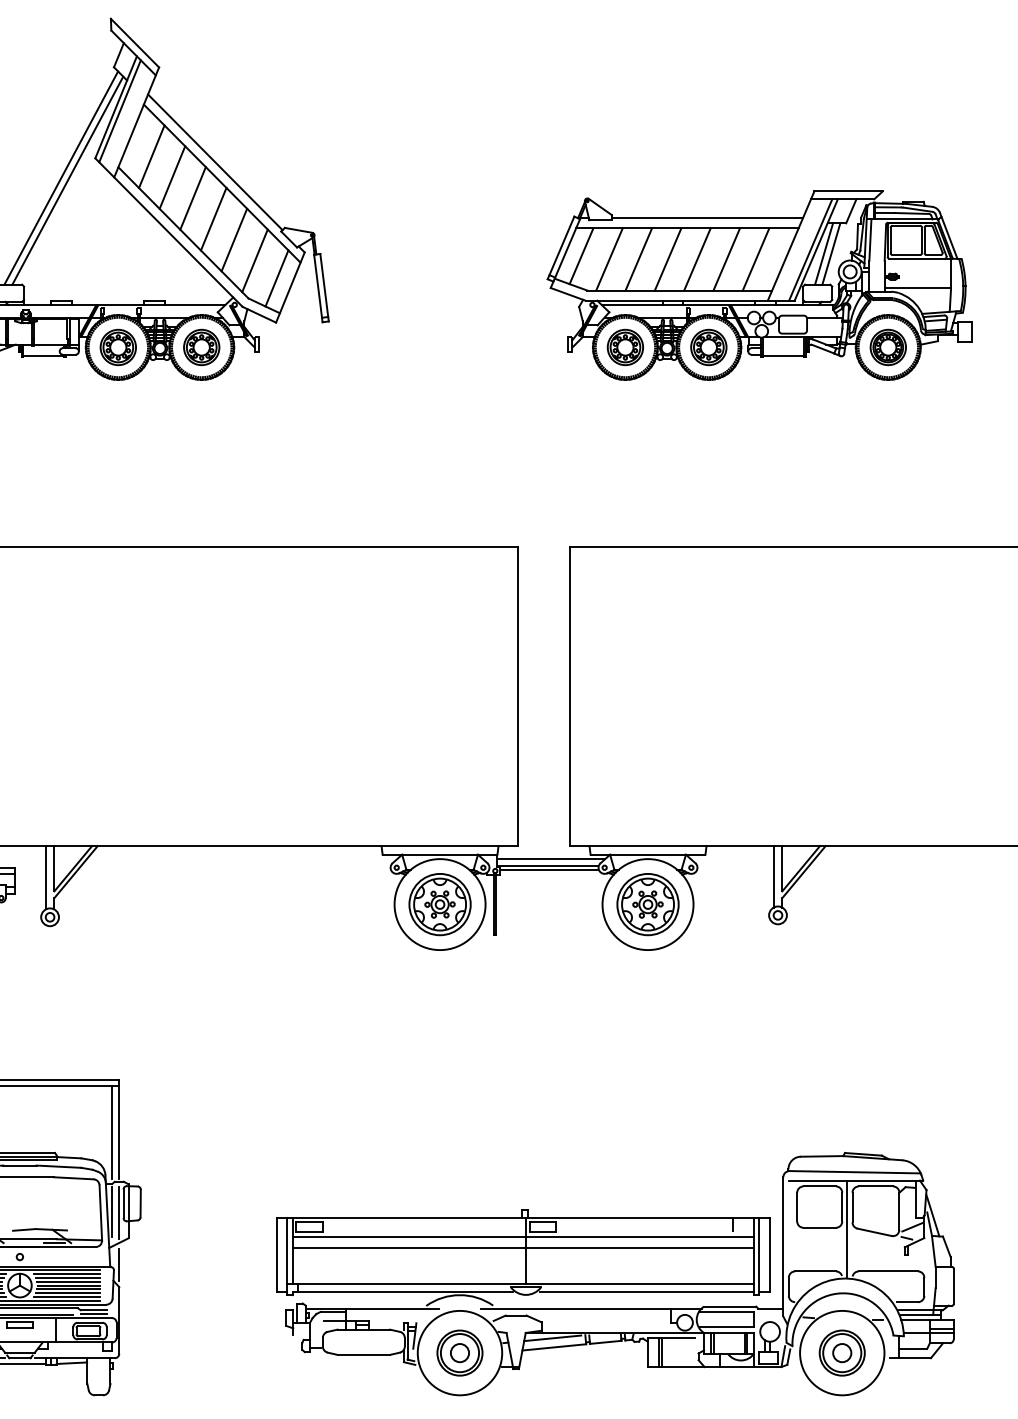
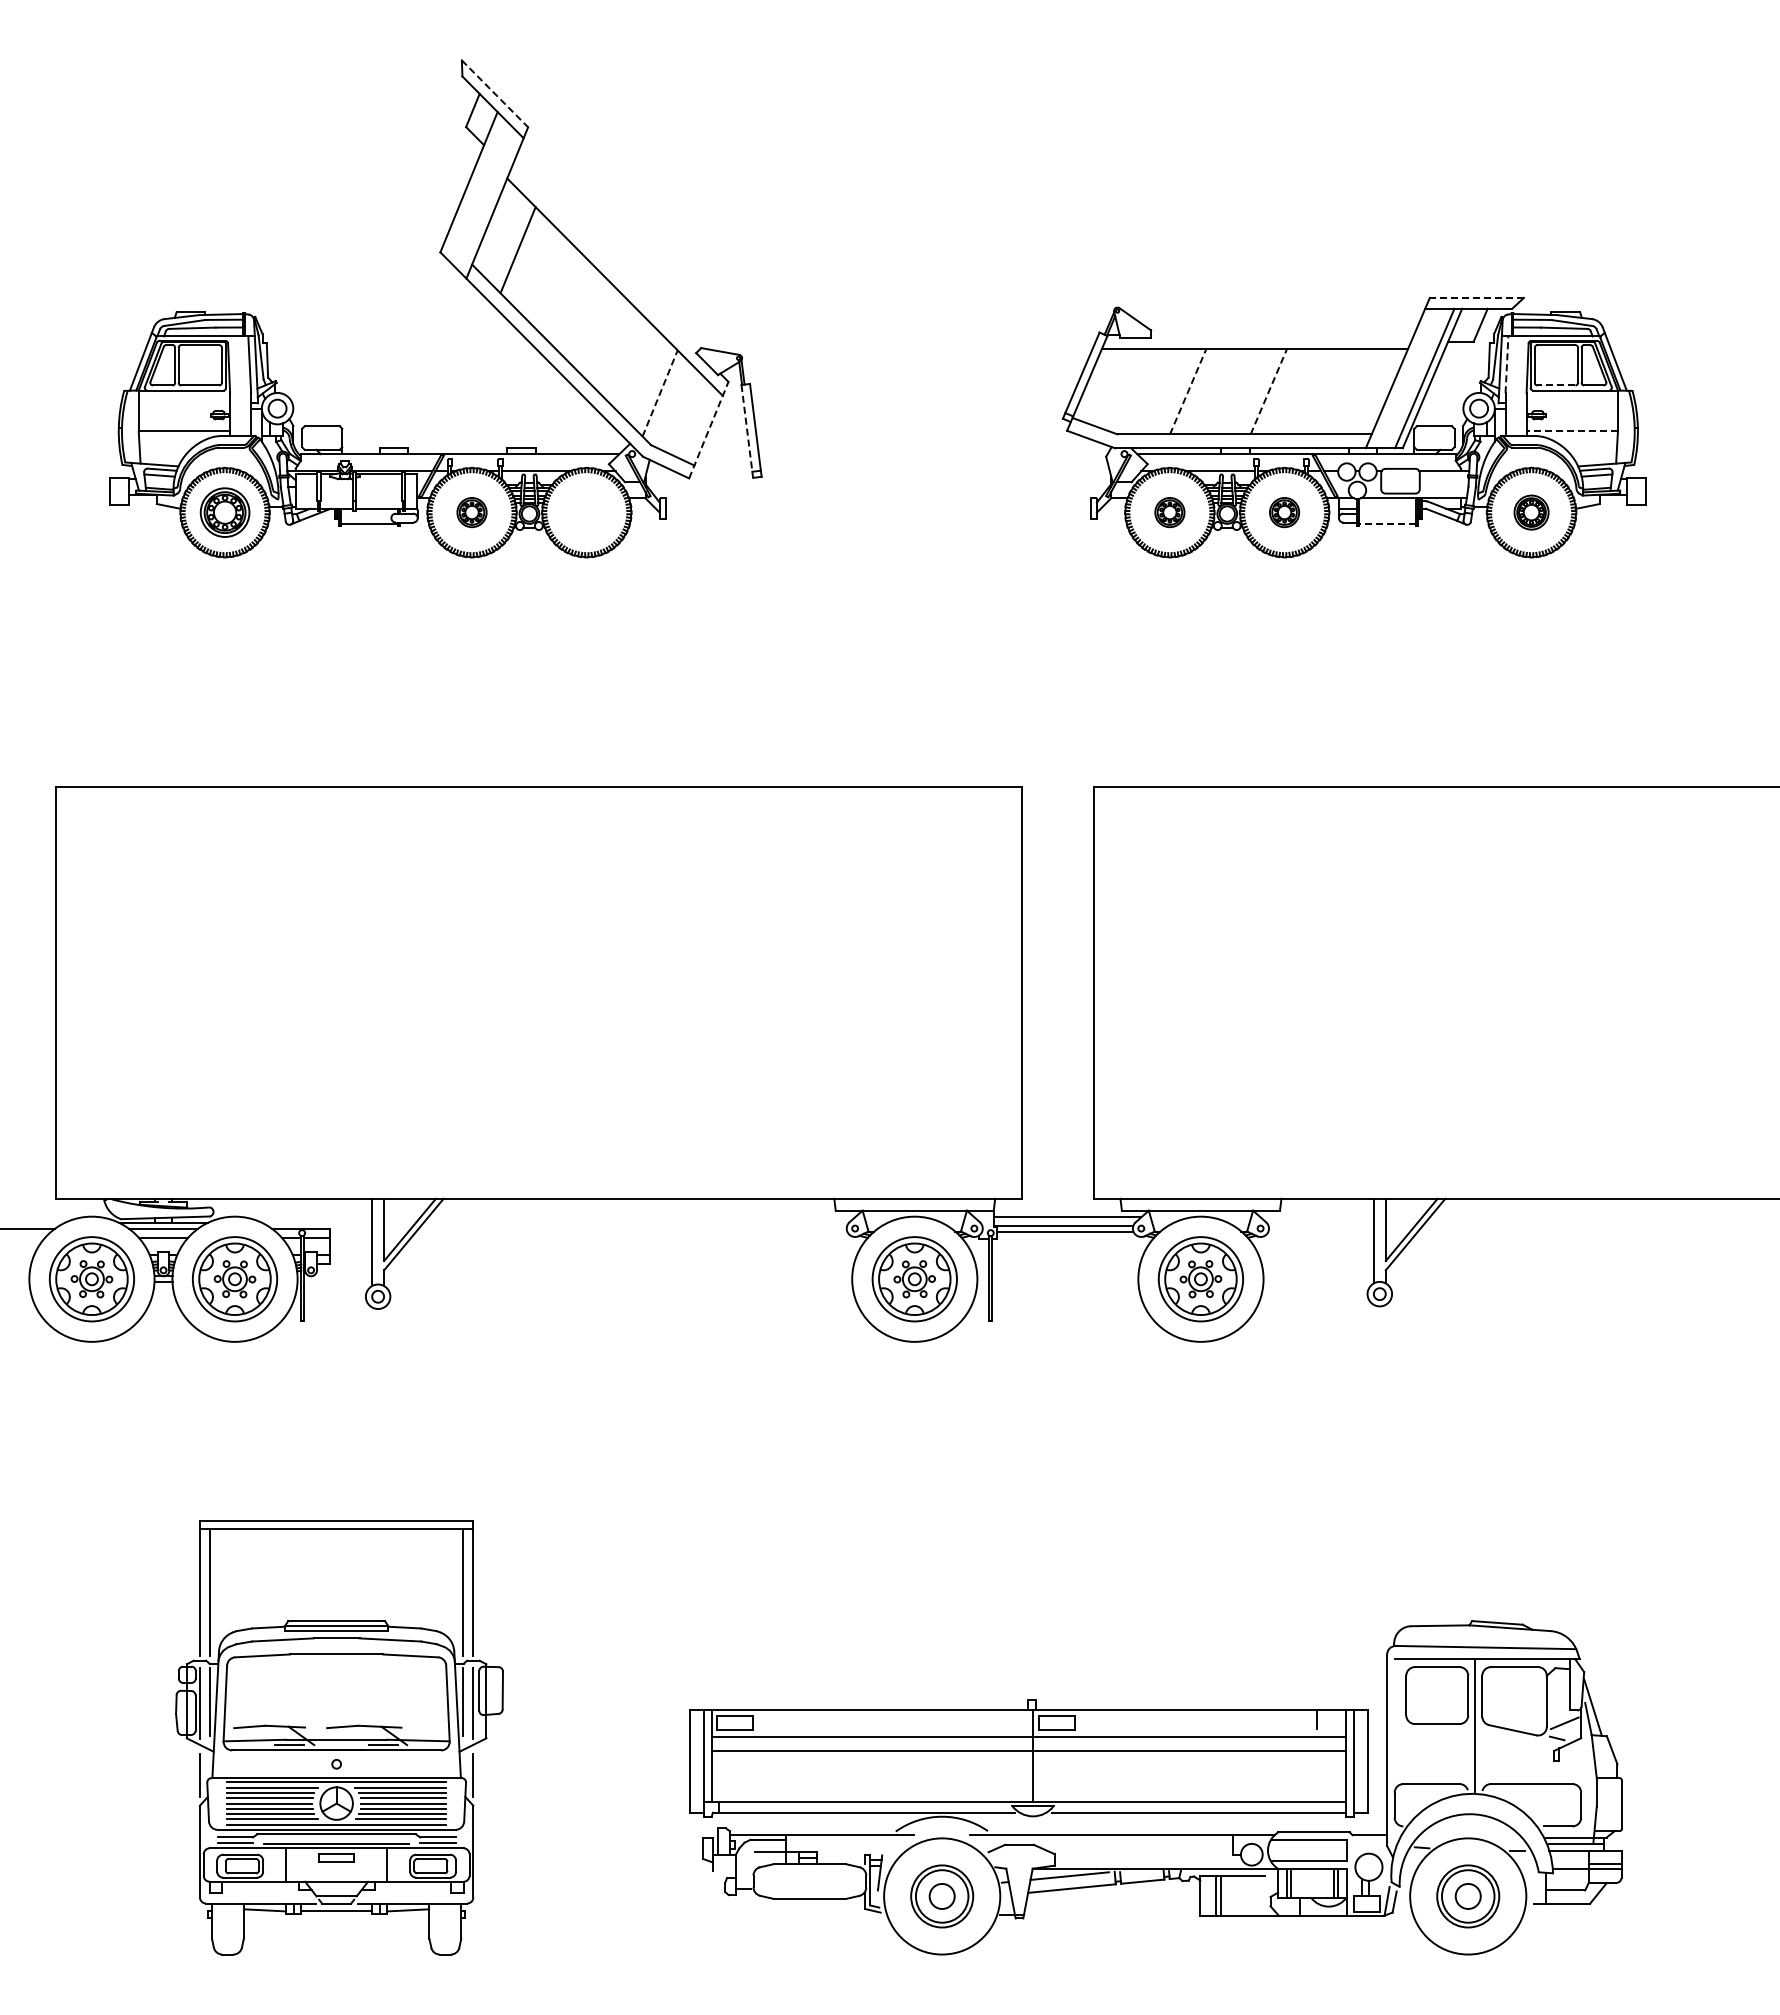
line: (135, 43) -> (495, 94), solid -> dashed
line: (120, 111) -> (474, 187), removed
line: (215, 162) -> (605, 257), removed
line: (172, 177) -> (546, 278), removed
line: (61, 178) -> (393, 279), removed
line: (67, 180) -> (402, 282), removed
line: (848, 191) -> (1476, 297), solid -> dashed
line: (192, 198) -> (574, 307), removed
line: (707, 218) -> (1282, 334), removed
line: (213, 219) -> (602, 336), removed
line: (234, 239) -> (631, 364), removed
line: (870, 239) -> (1506, 364), solid -> dashed
line: (823, 253) -> (1442, 383), removed
line: (830, 253) -> (1452, 383), removed
line: (581, 255) -> (1109, 386), removed
line: (906, 255) -> (1556, 385), solid -> dashed
line: (609, 259) -> (1147, 391), removed
line: (638, 259) -> (1188, 391), solid -> dashed
line: (668, 259) -> (1228, 391), removed
line: (697, 259) -> (1268, 391), solid -> dashed
line: (726, 259) -> (1309, 391), removed
line: (755, 259) -> (1349, 391), removed
line: (255, 260) -> (660, 393), solid -> dashed
line: (277, 278) -> (690, 417), removed
line: (290, 287) -> (709, 429), solid -> dashed
line: (318, 288) -> (747, 431), solid -> dashed
line: (918, 288) -> (1572, 431), solid -> dashed
part: (117, 347) -> (471, 512), size x0.6
part: (201, 347) -> (586, 512), removed
part: (625, 347) -> (1169, 512), size x0.6
part: (708, 347) -> (1284, 512), size x0.6
part: (888, 347) -> (1531, 512), size x0.7
line: (782, 356) -> (1386, 524), solid -> dashed

